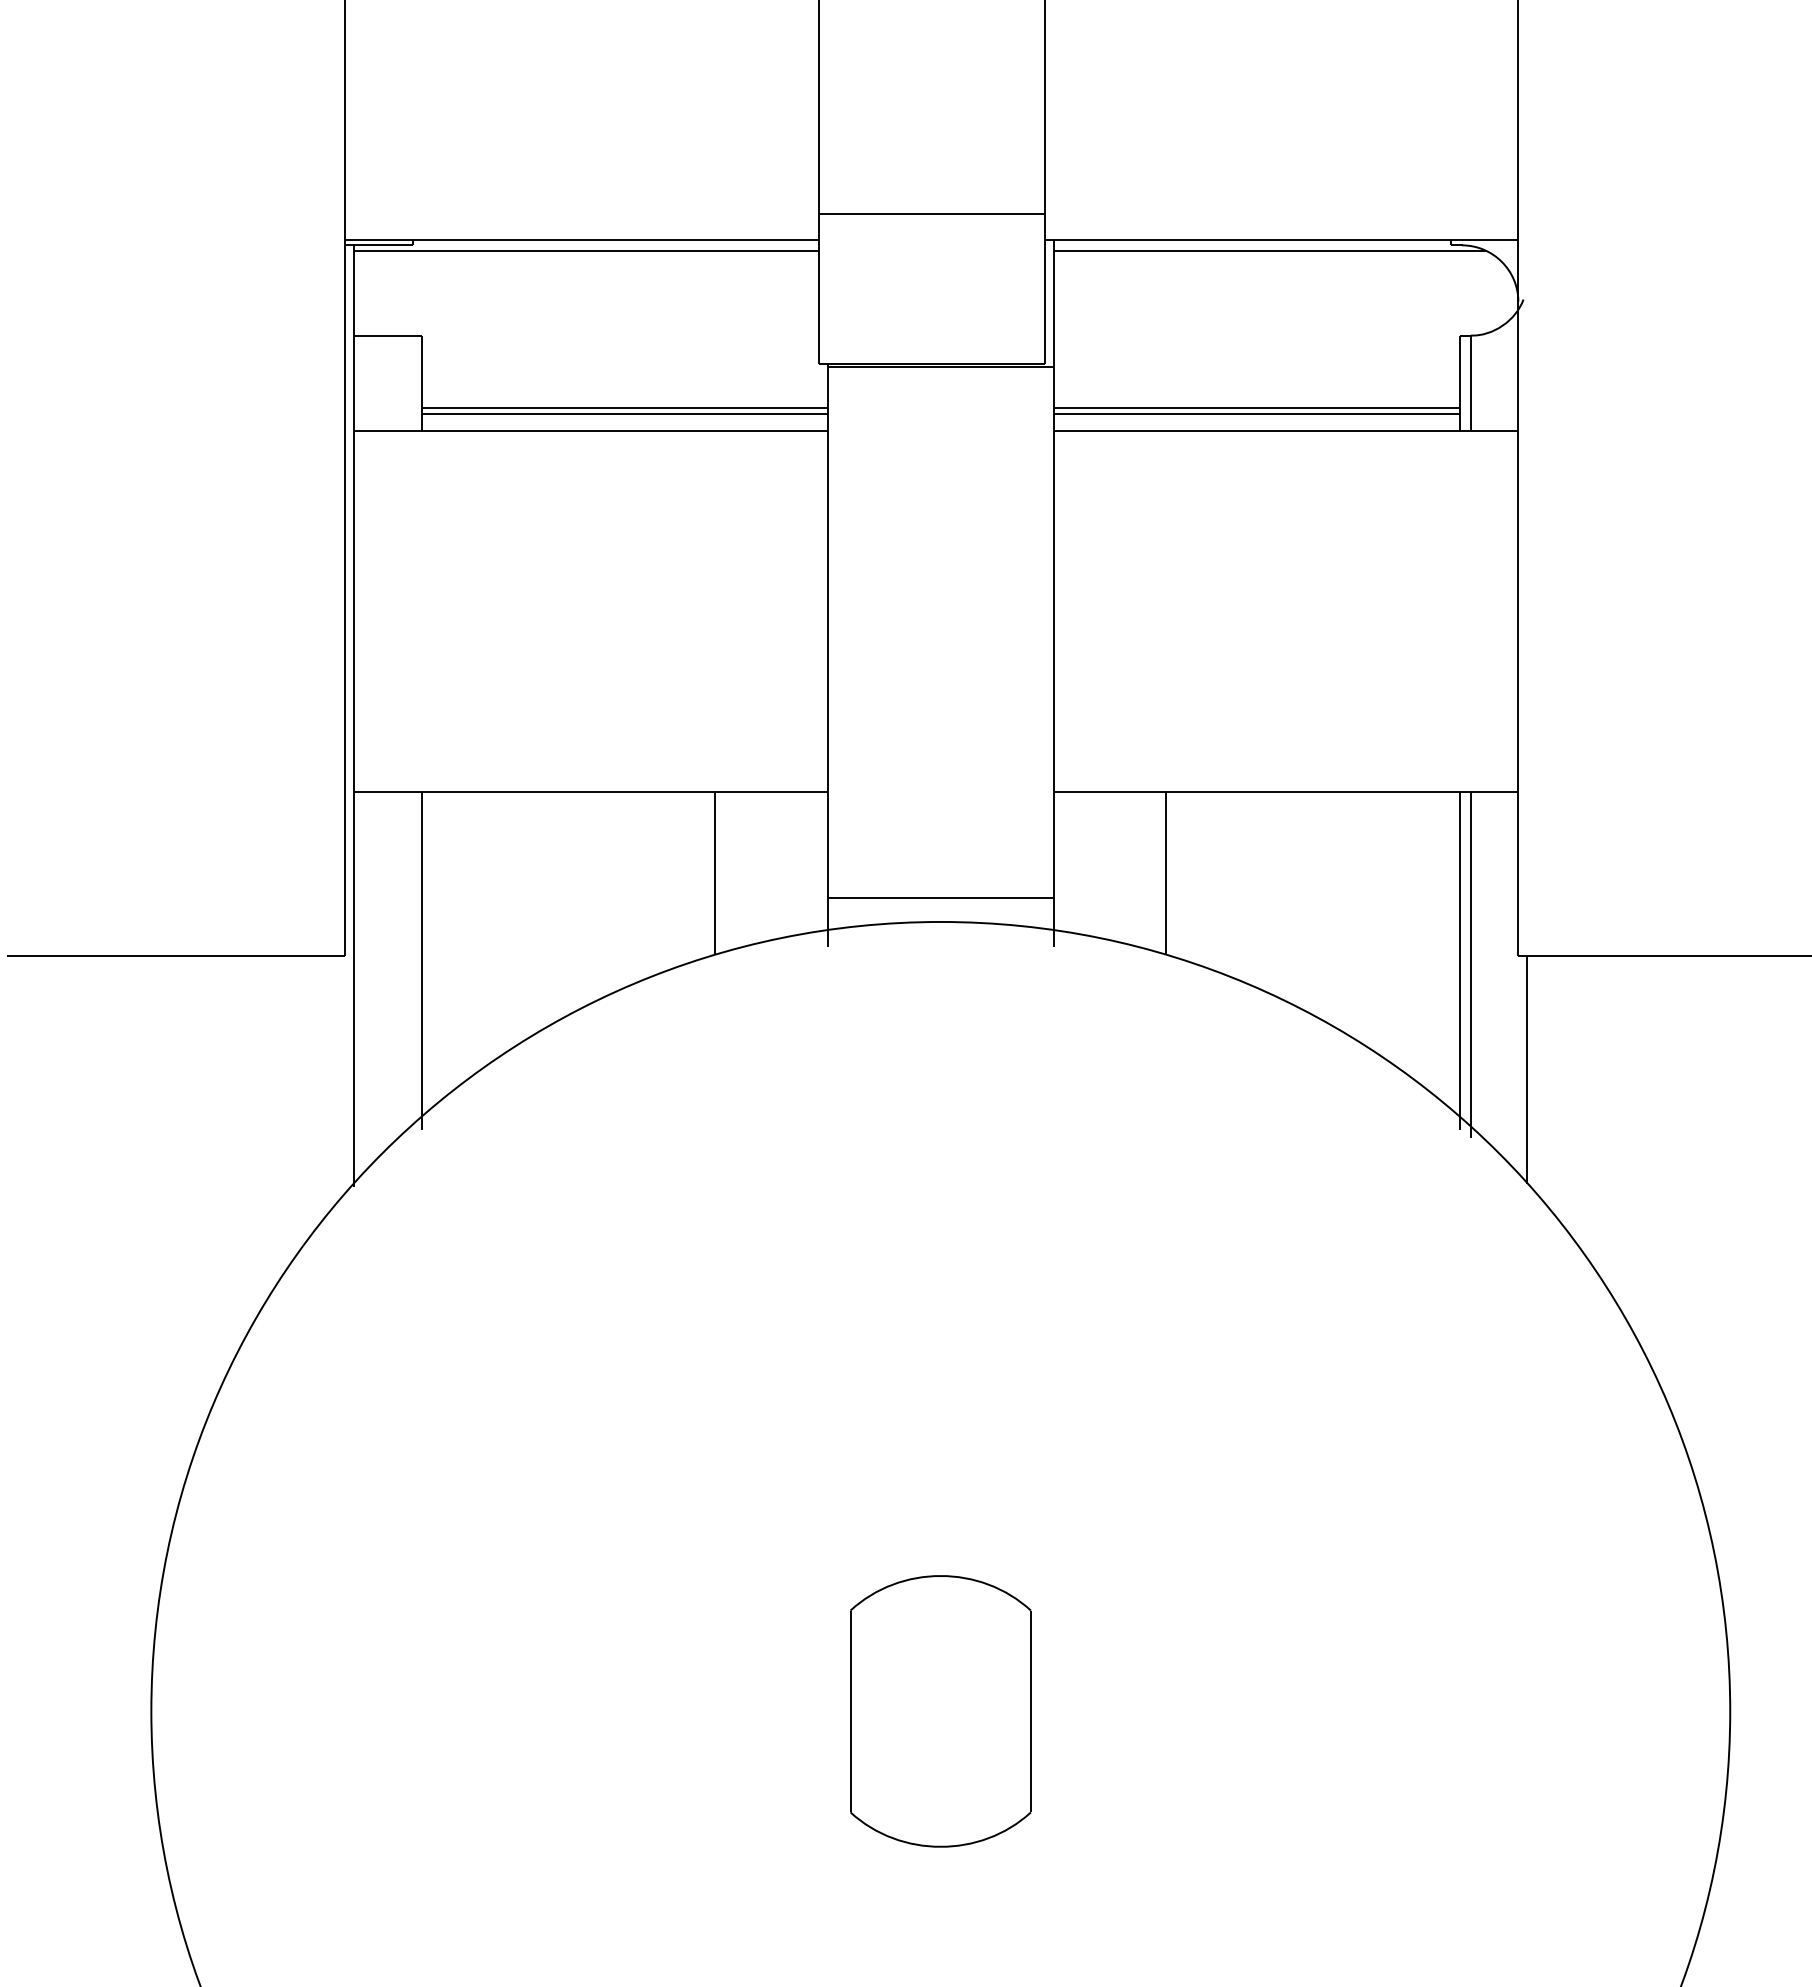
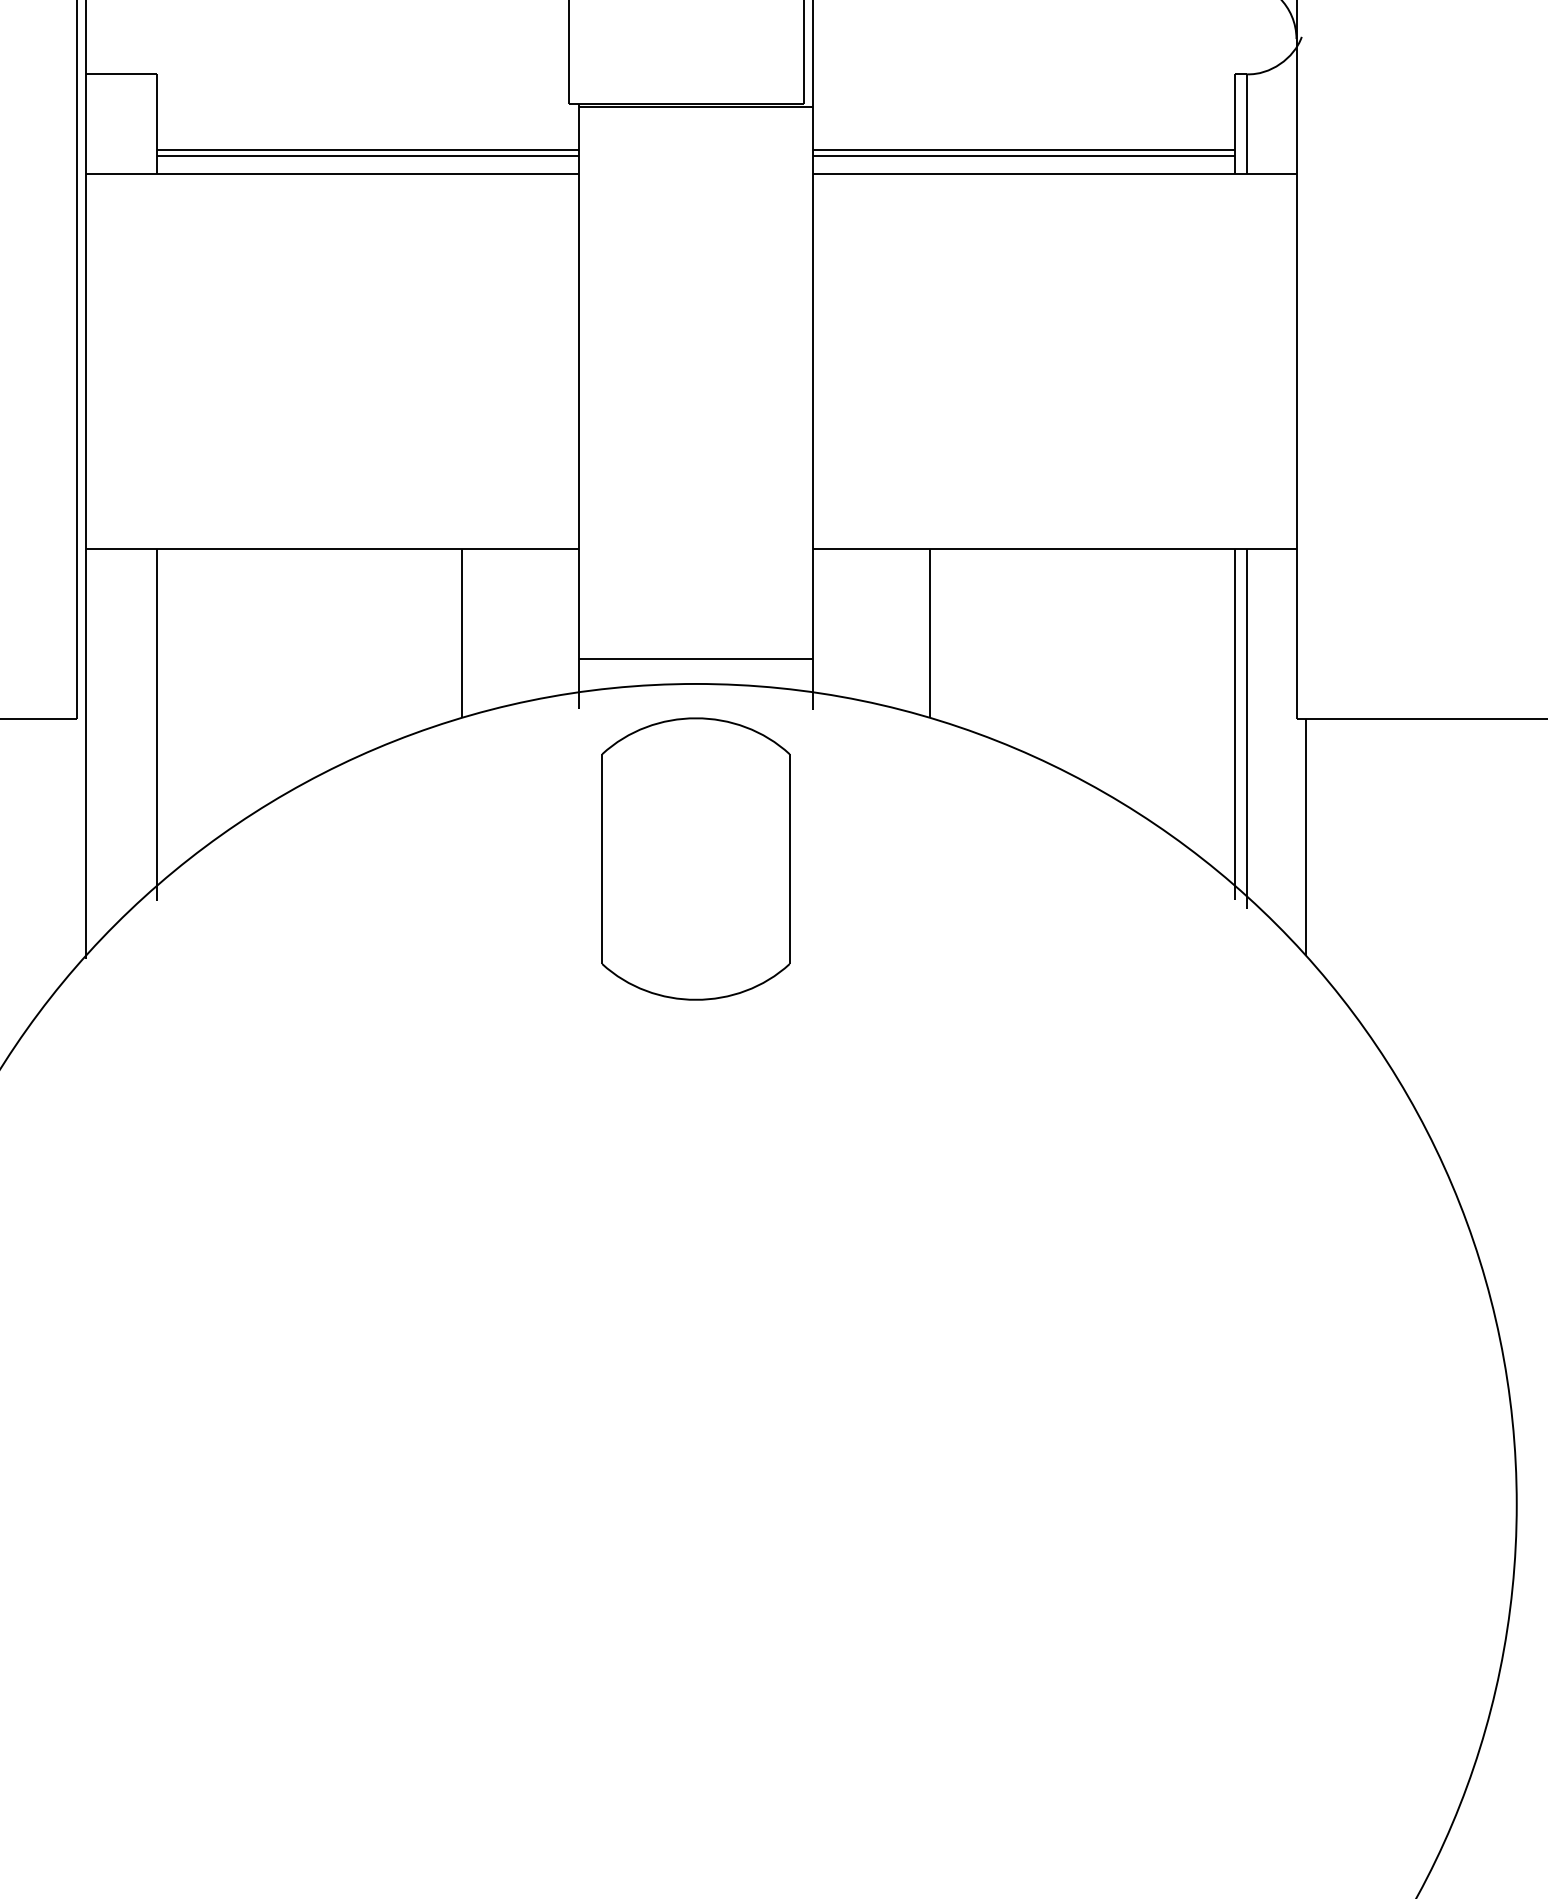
part: (940, 1711) -> (695, 859), moved

